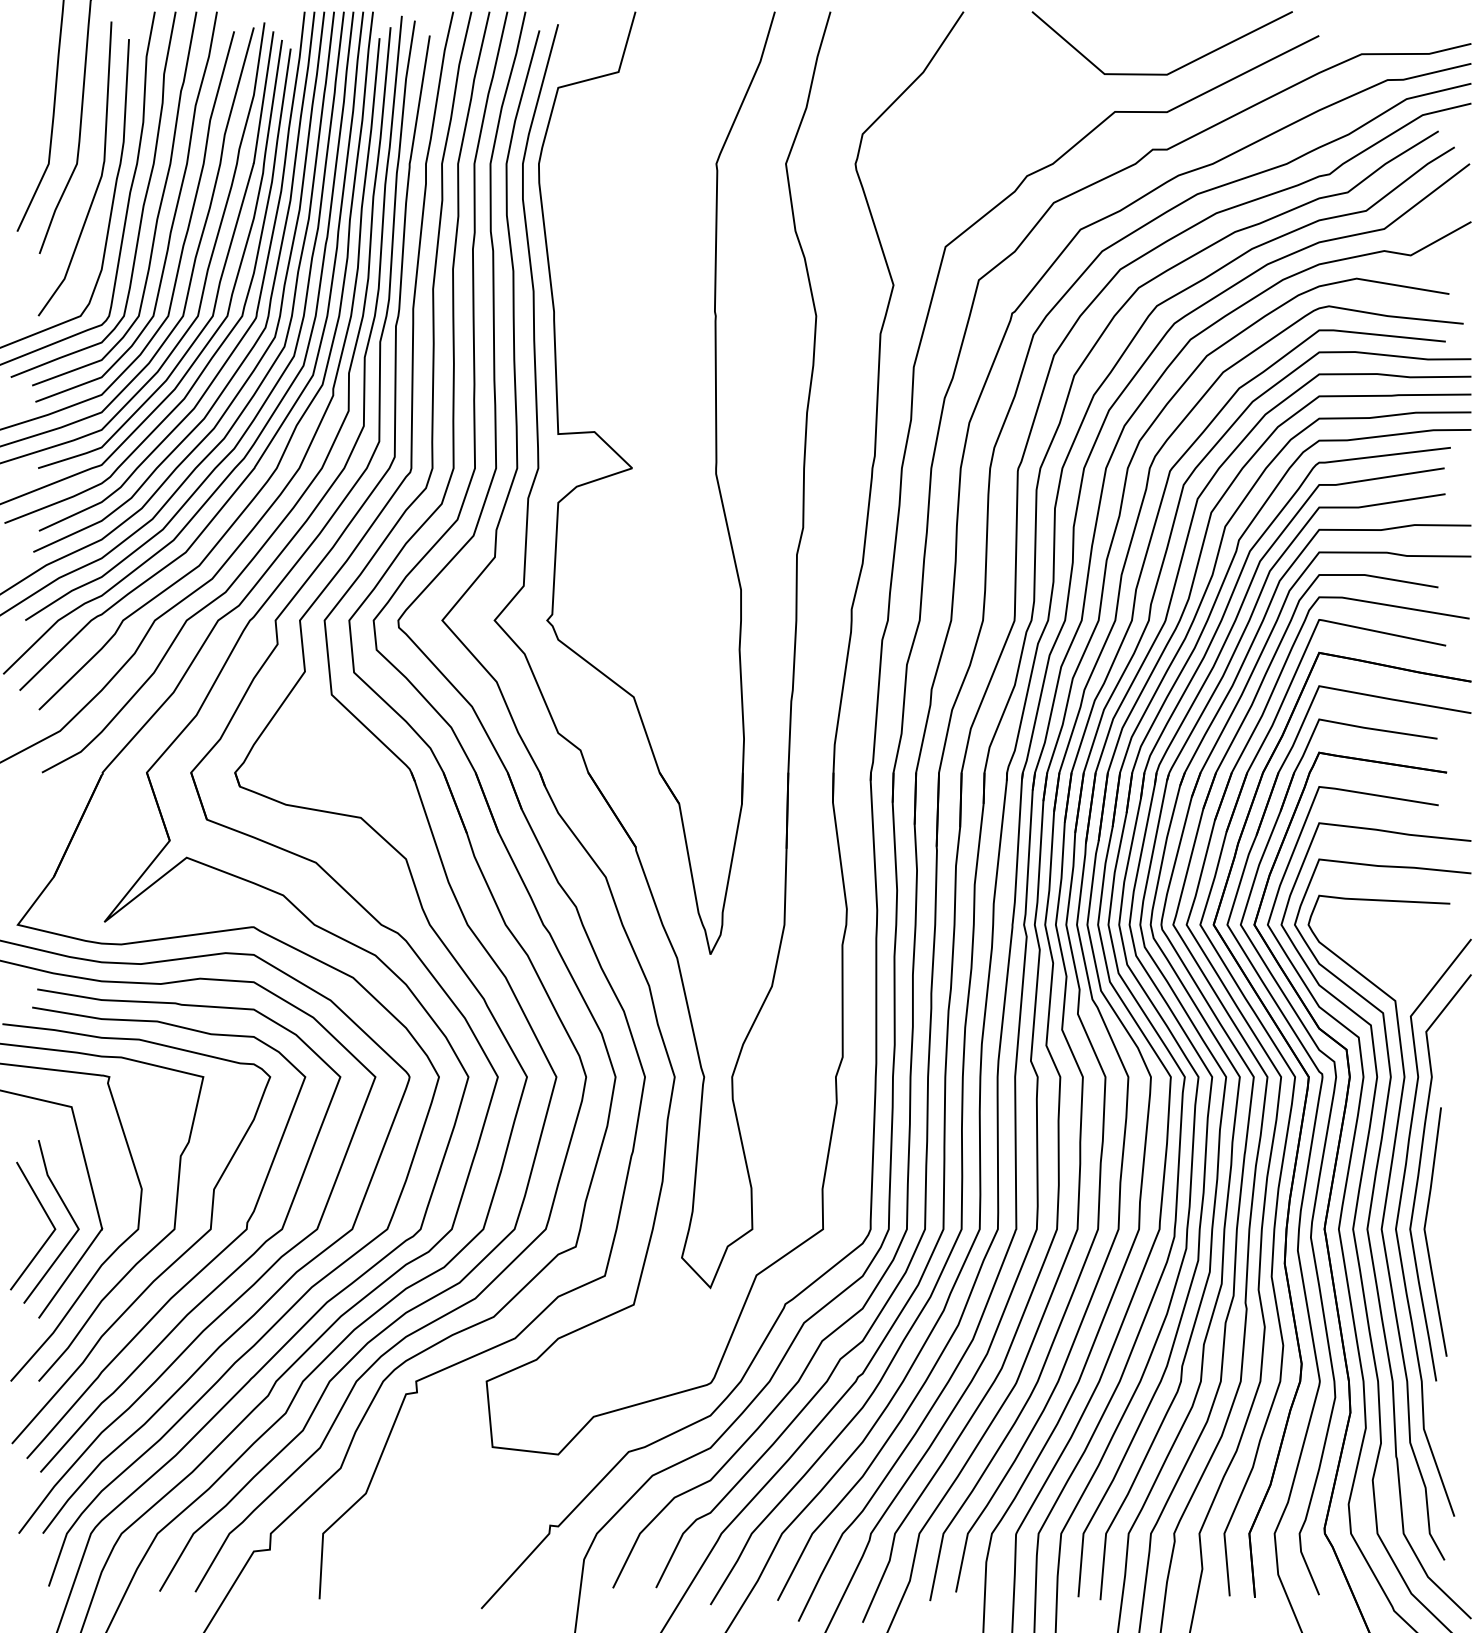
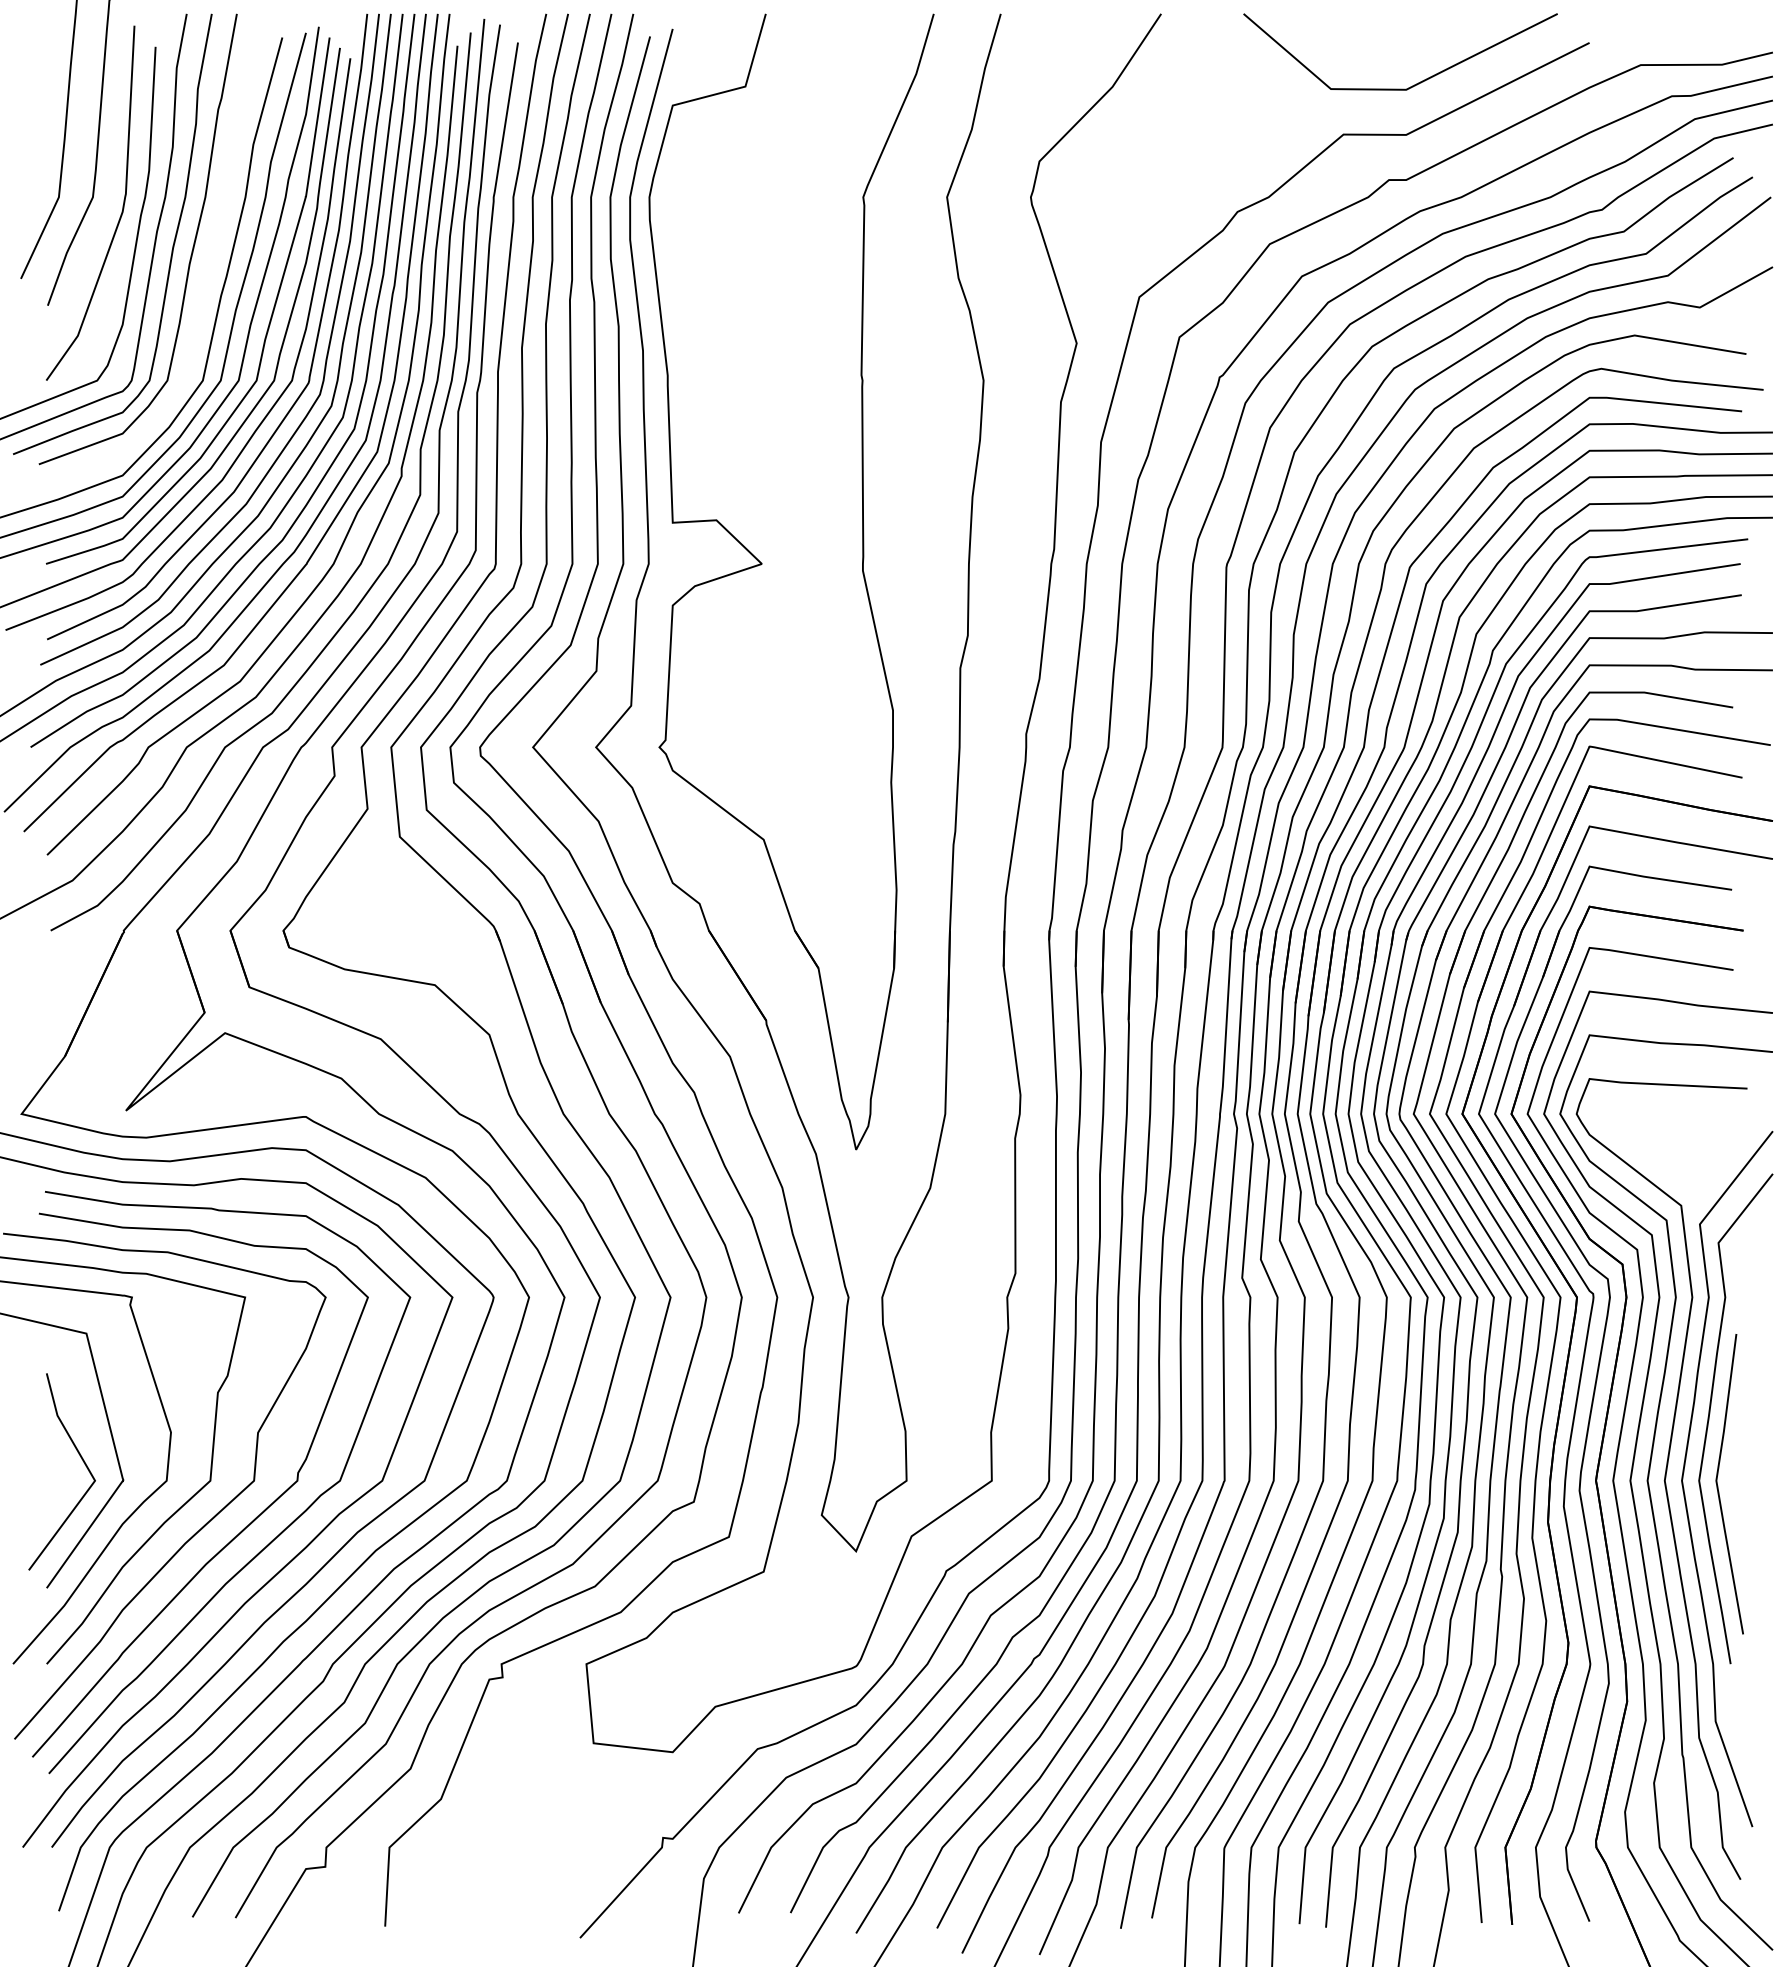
curve: (172, 218) -> (208, 263), removed
line: (46, 1216) -> (56, 1465), removed

